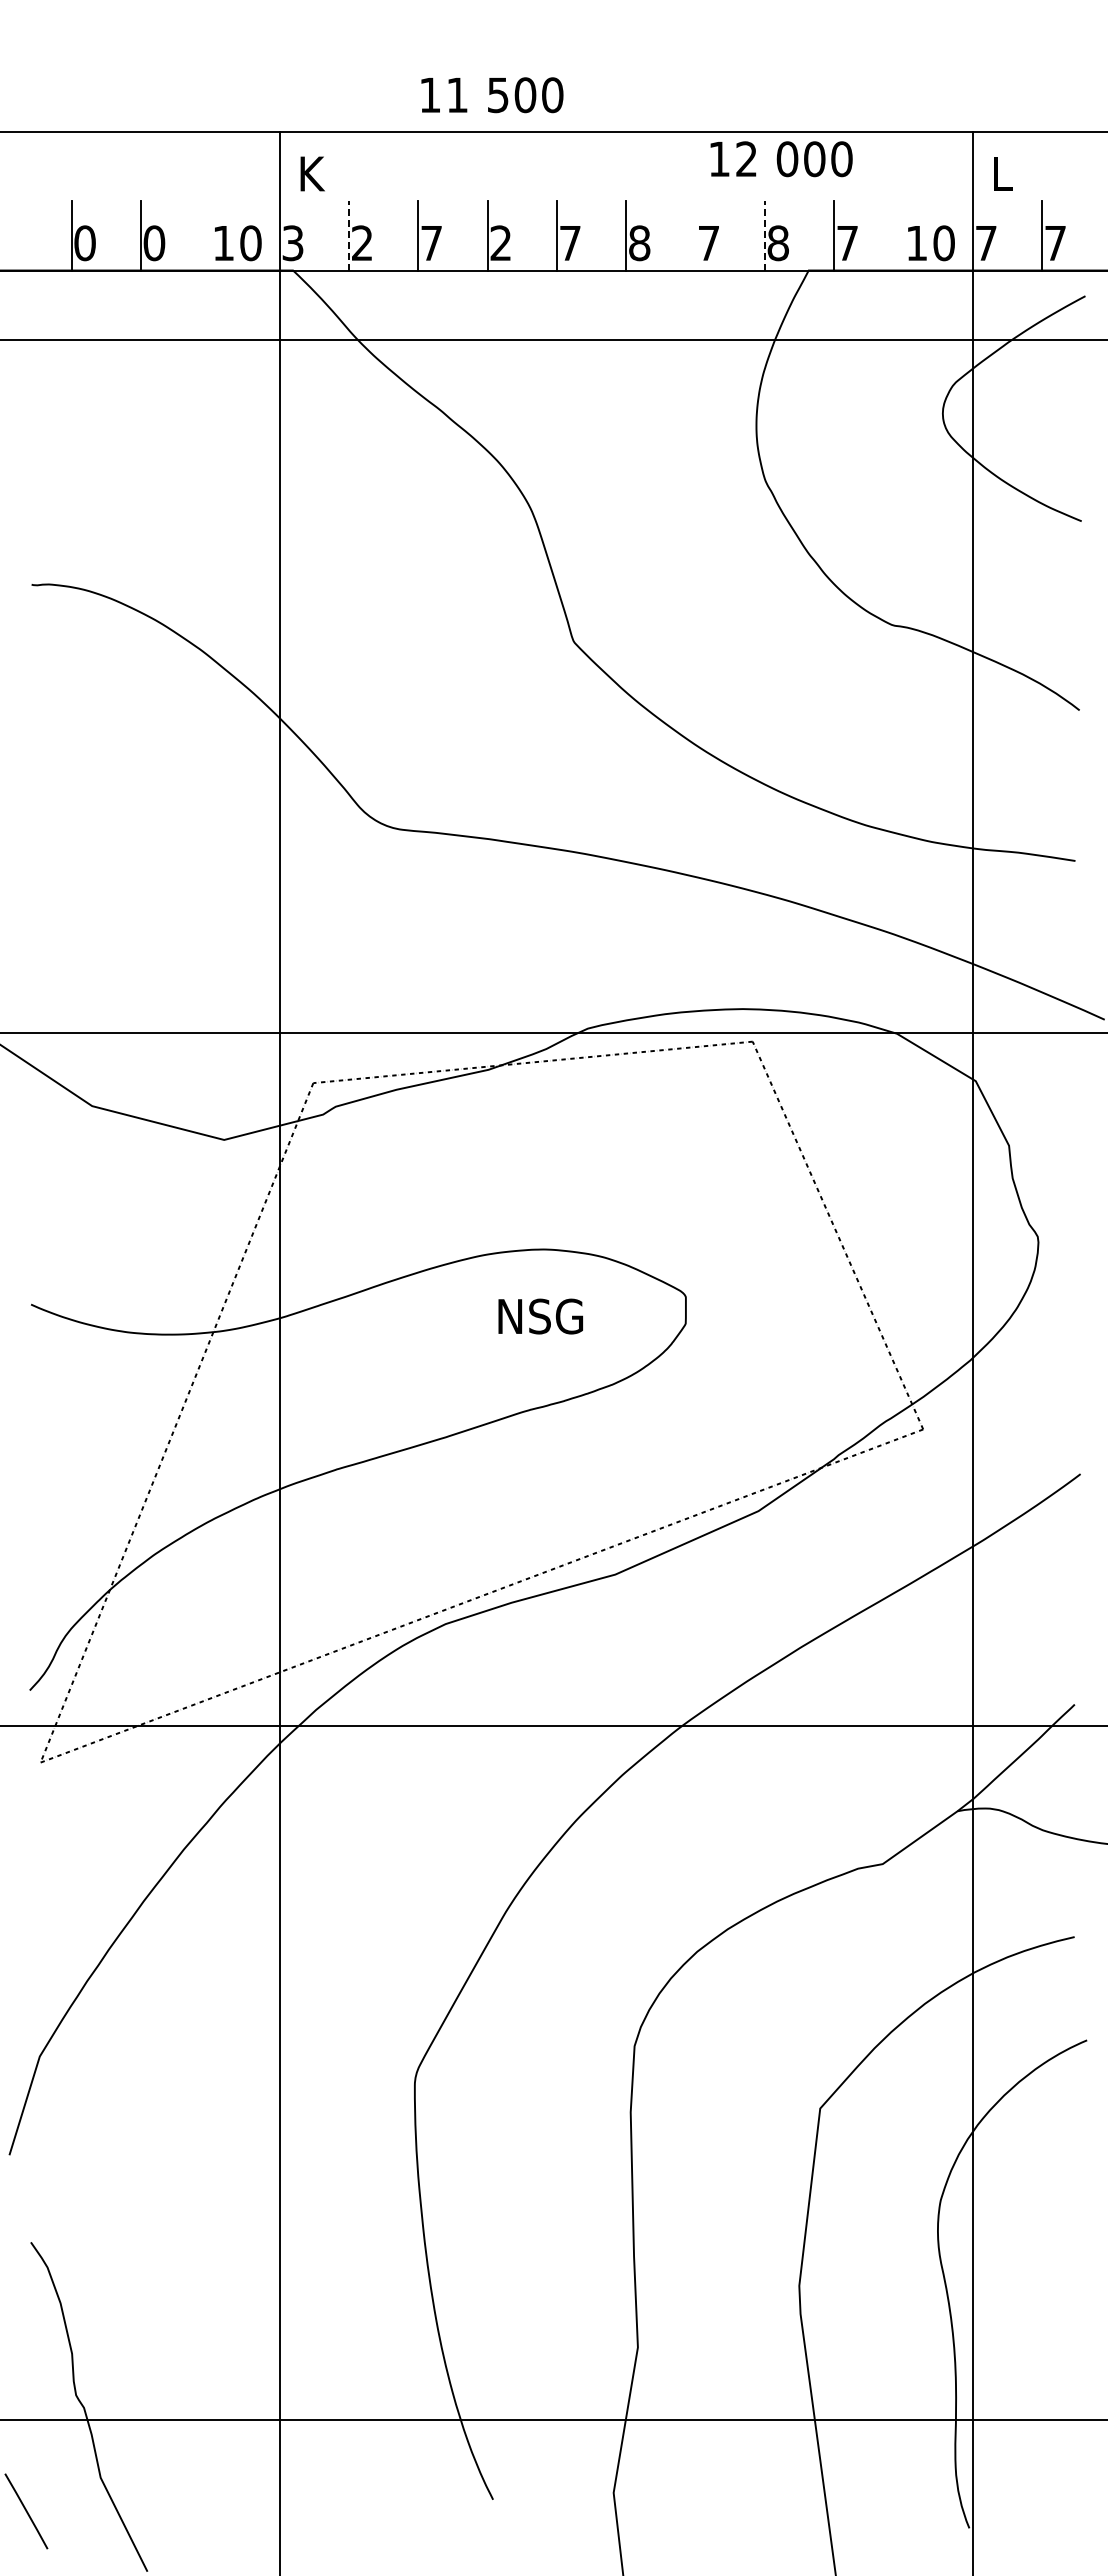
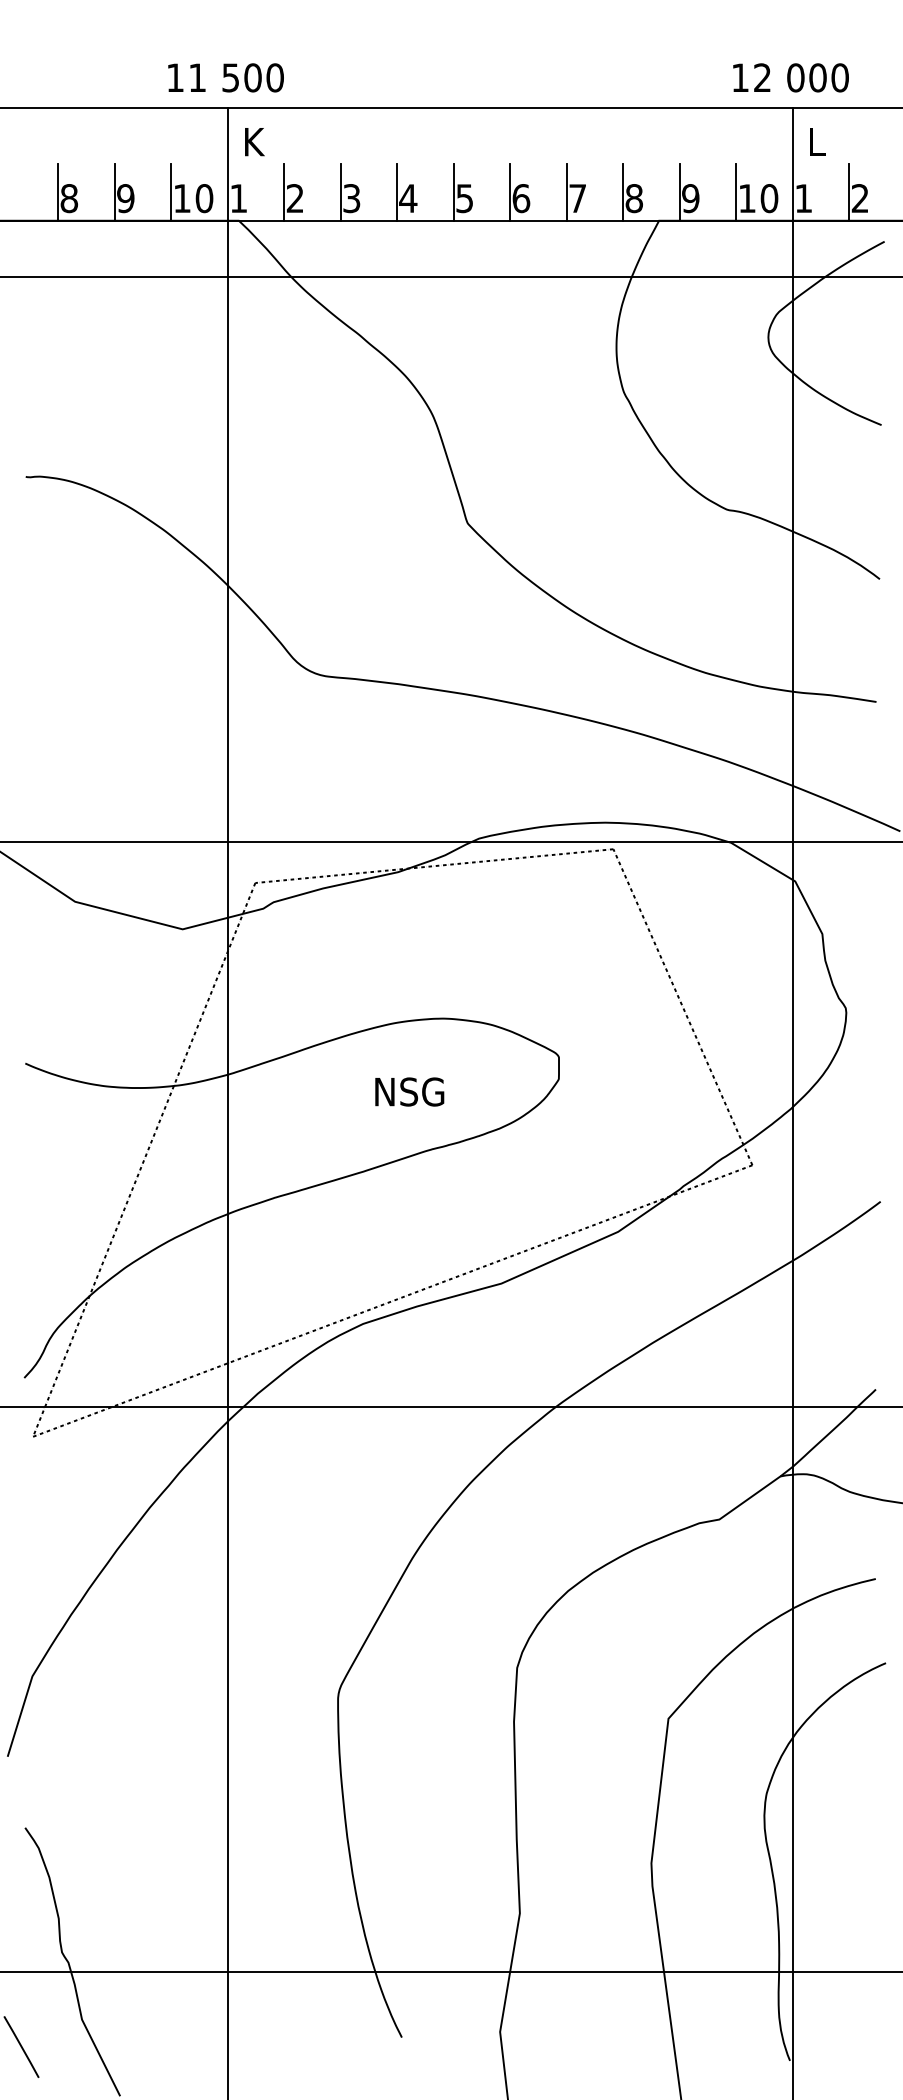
text: (492, 95) -> (226, 78), moved
text: (781, 159) -> (790, 78), moved
line: (210, 235) -> (171, 192), added
line: (348, 235) -> (284, 192), dashed -> solid
line: (695, 235) -> (566, 192), added
line: (764, 235) -> (623, 192), dashed -> solid
line: (903, 235) -> (736, 192), added
text: (500, 242) -> (407, 197), 2 -> 4
text: (1055, 242) -> (860, 197), 7 -> 2
text: (84, 243) -> (68, 198), 0 -> 8
text: (154, 243) -> (125, 198), 0 -> 9
text: (292, 243) -> (238, 198), 3 -> 1
text: (431, 243) -> (351, 198), 7 -> 3
text: (570, 243) -> (464, 198), 7 -> 5
text: (639, 243) -> (521, 198), 8 -> 6
text: (847, 243) -> (690, 198), 7 -> 9
text: (986, 243) -> (803, 198), 7 -> 1
text: (540, 1316) -> (409, 1091), moved

